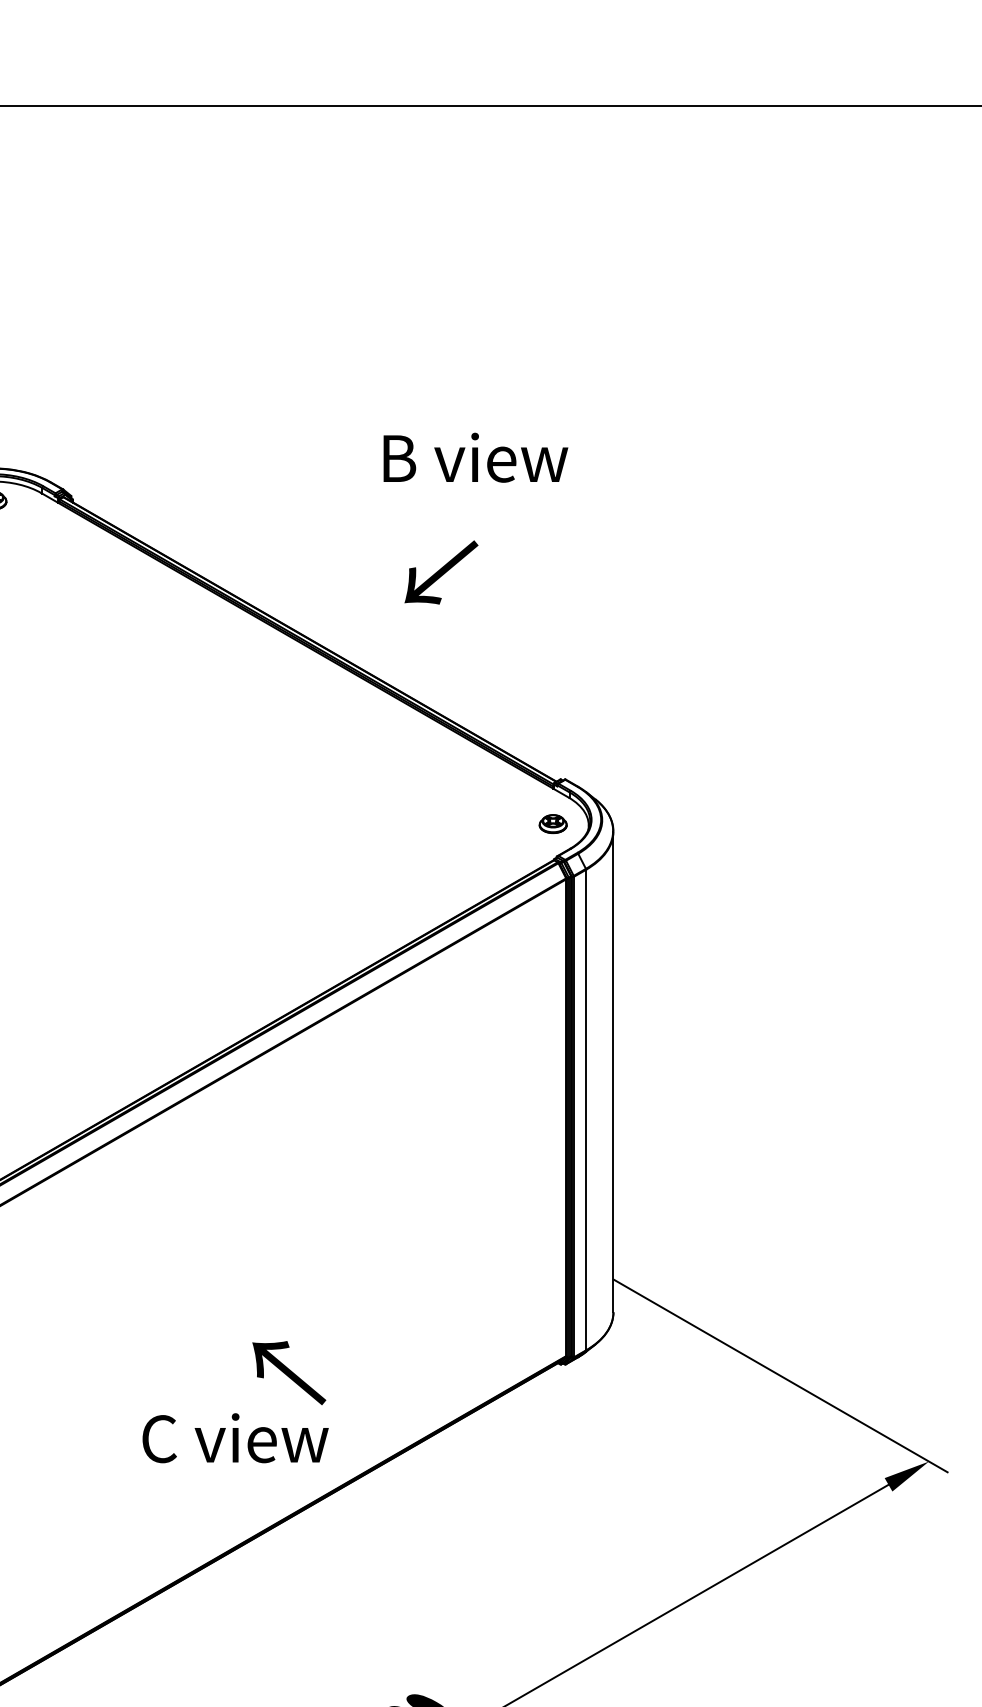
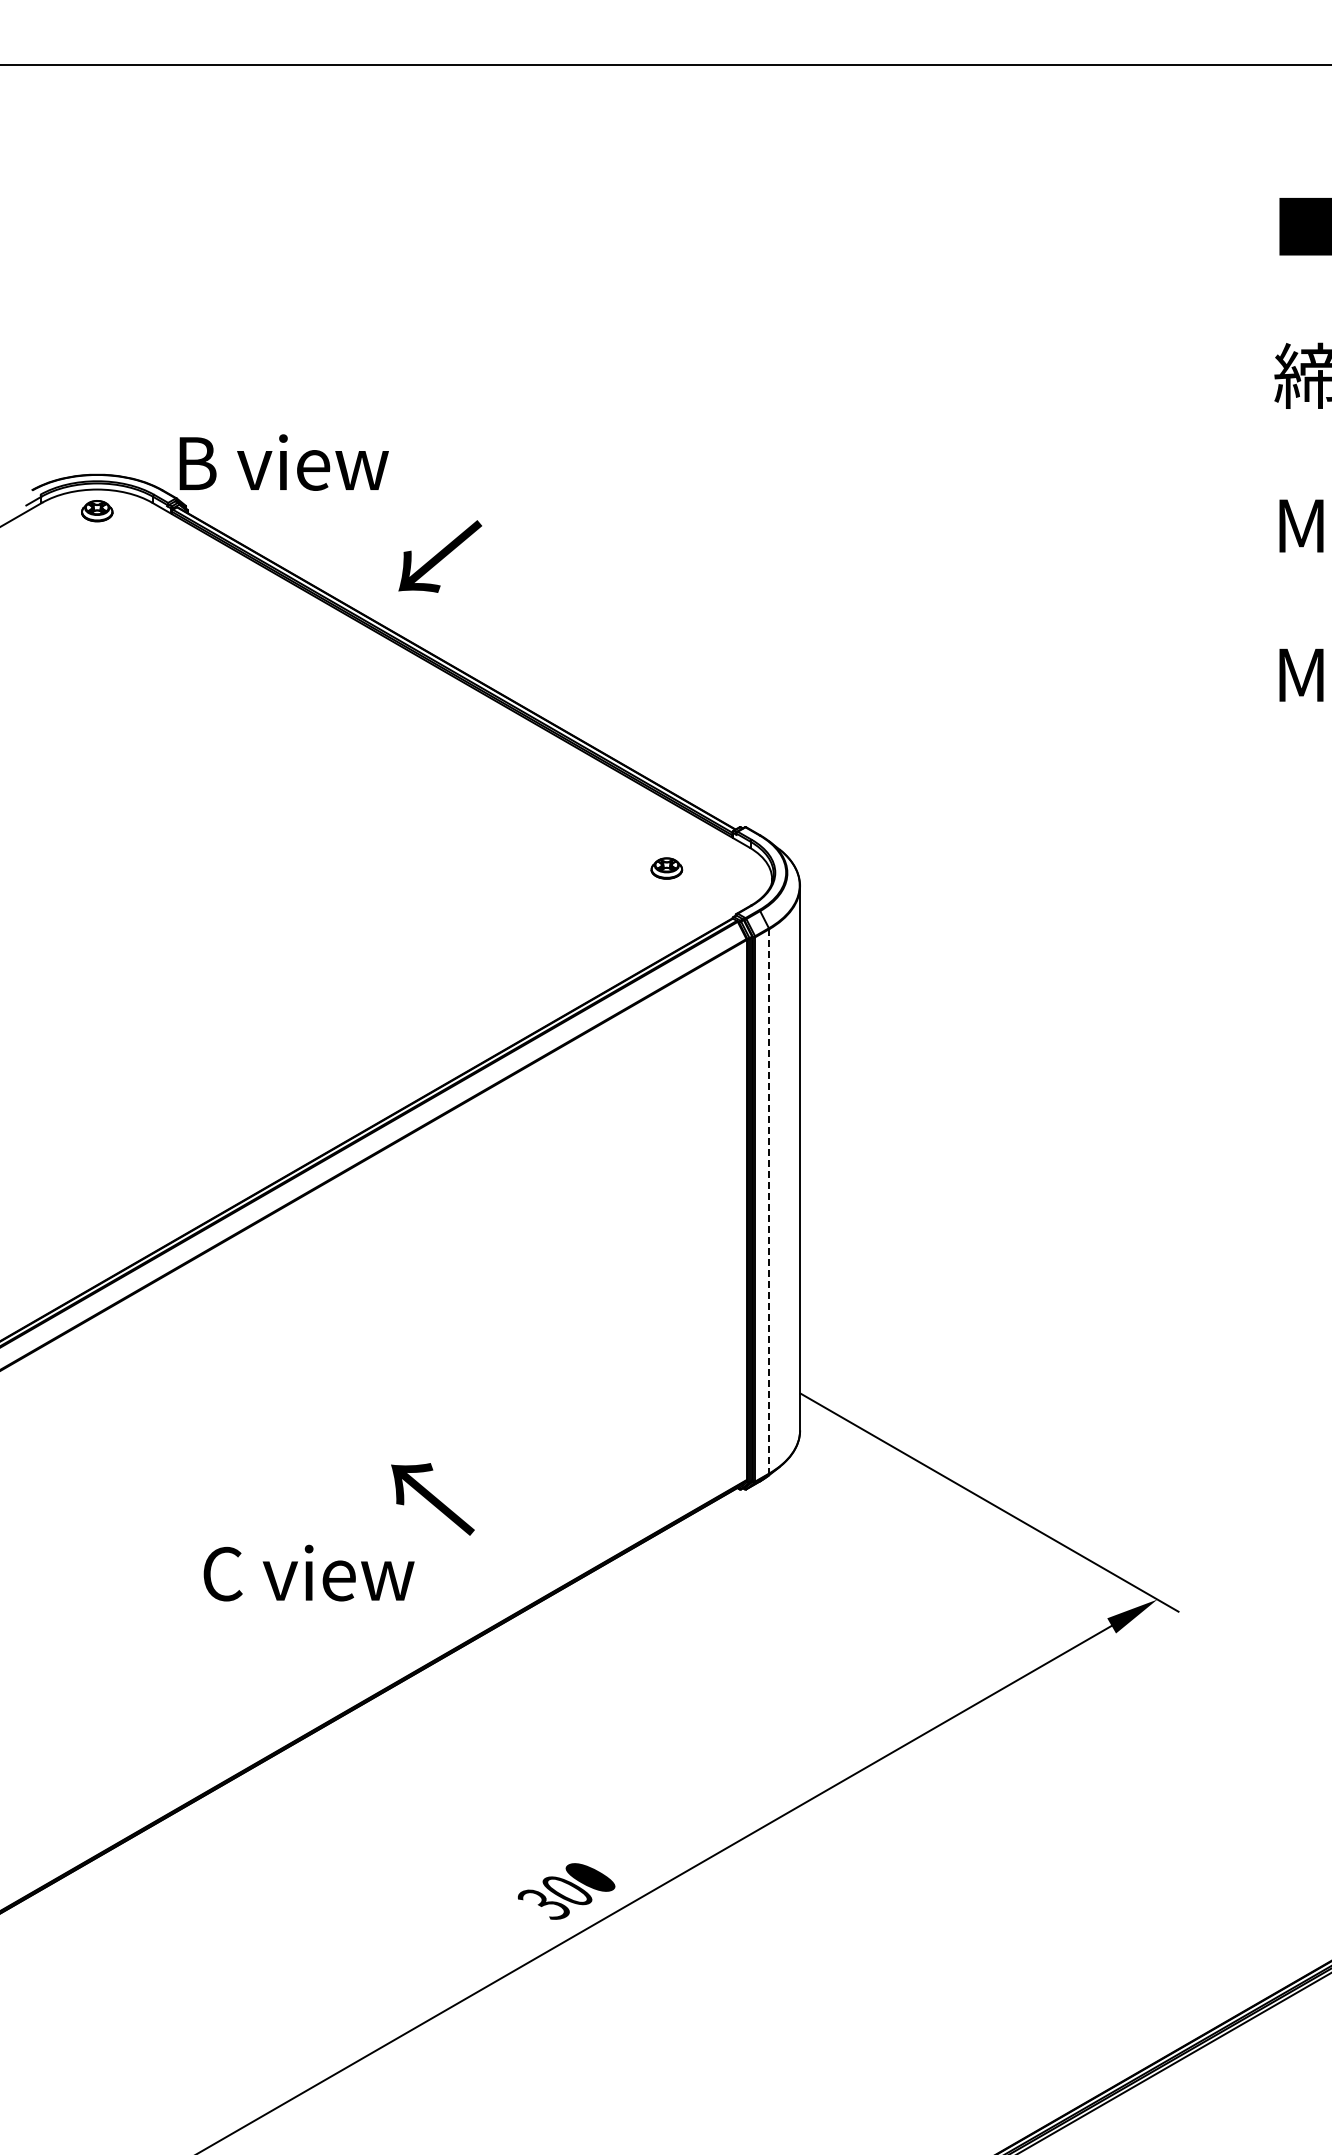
text: (475, 457) -> (283, 462), moved
text: (441, 572) -> (440, 556), moved
part: (552, 824) -> (666, 868), moved
line: (586, 1110) -> (769, 1201), solid -> dashed
text: (235, 1437) -> (308, 1572), moved

